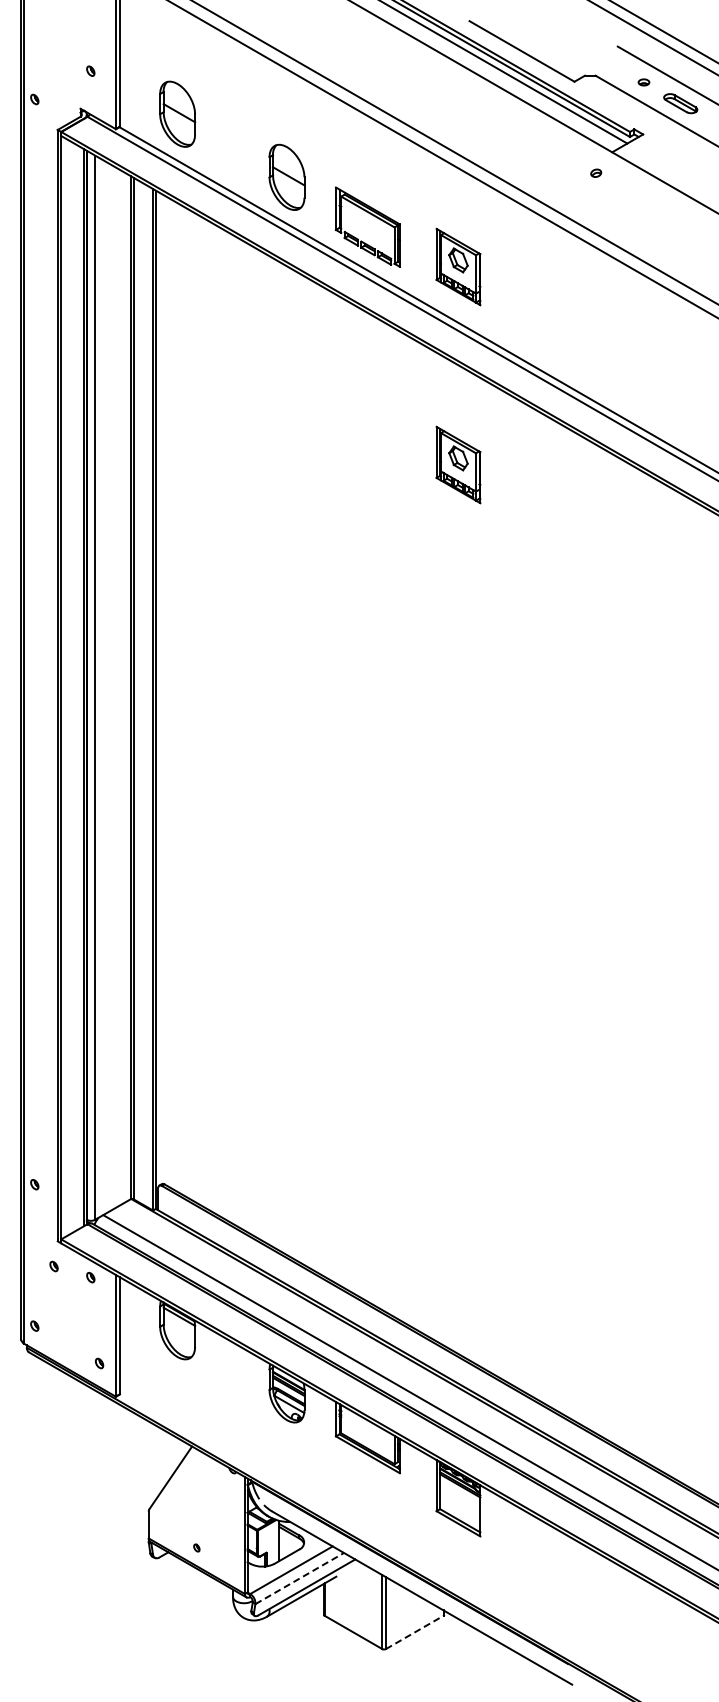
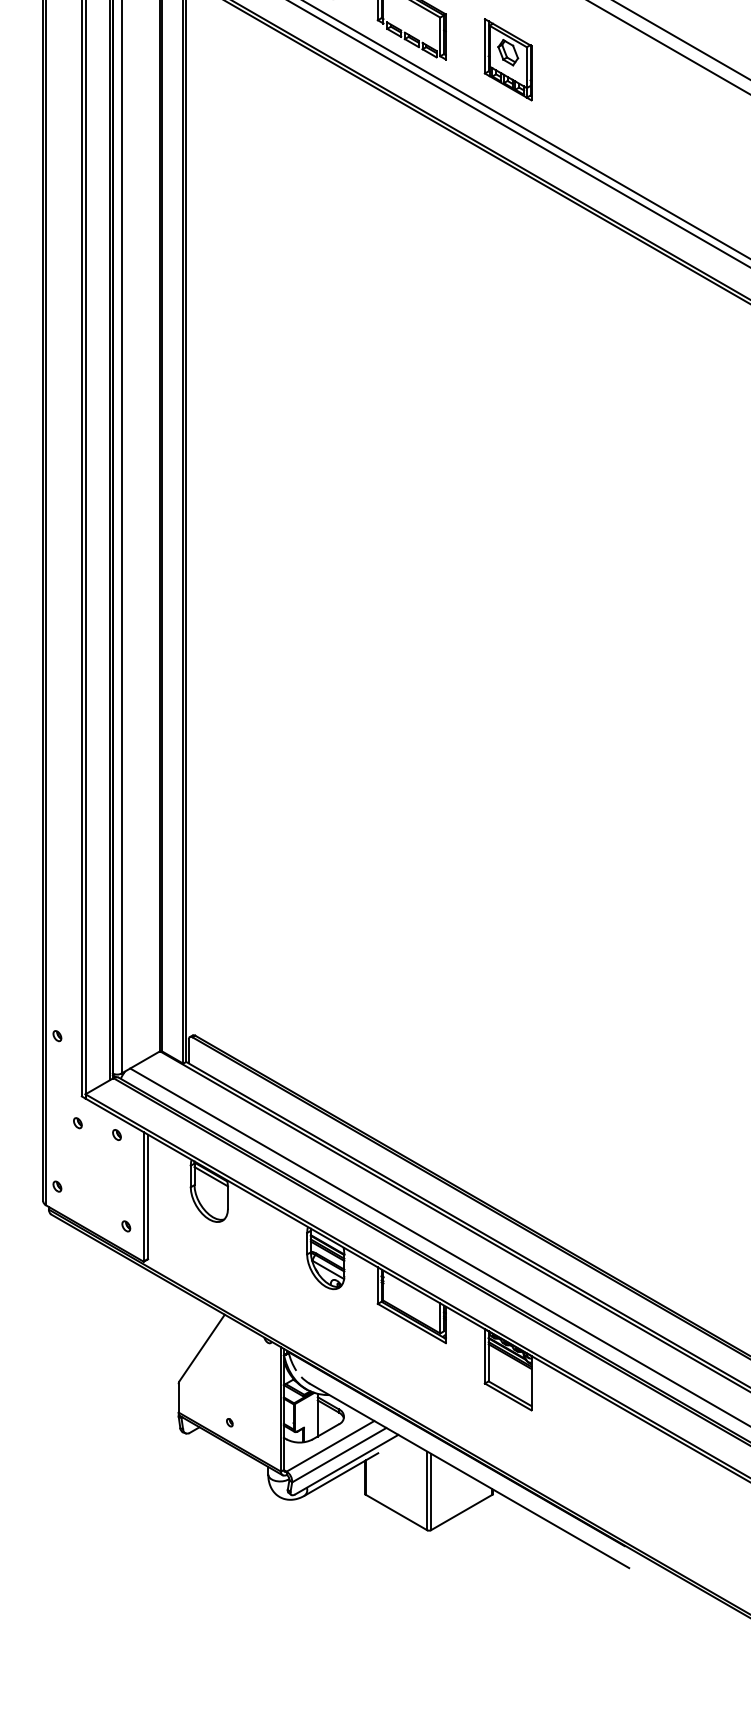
part: (458, 464) -> (508, 269), removed
line: (300, 1578) -> (340, 1455), dashed -> solid
line: (415, 1632) -> (462, 1512), dashed -> solid

